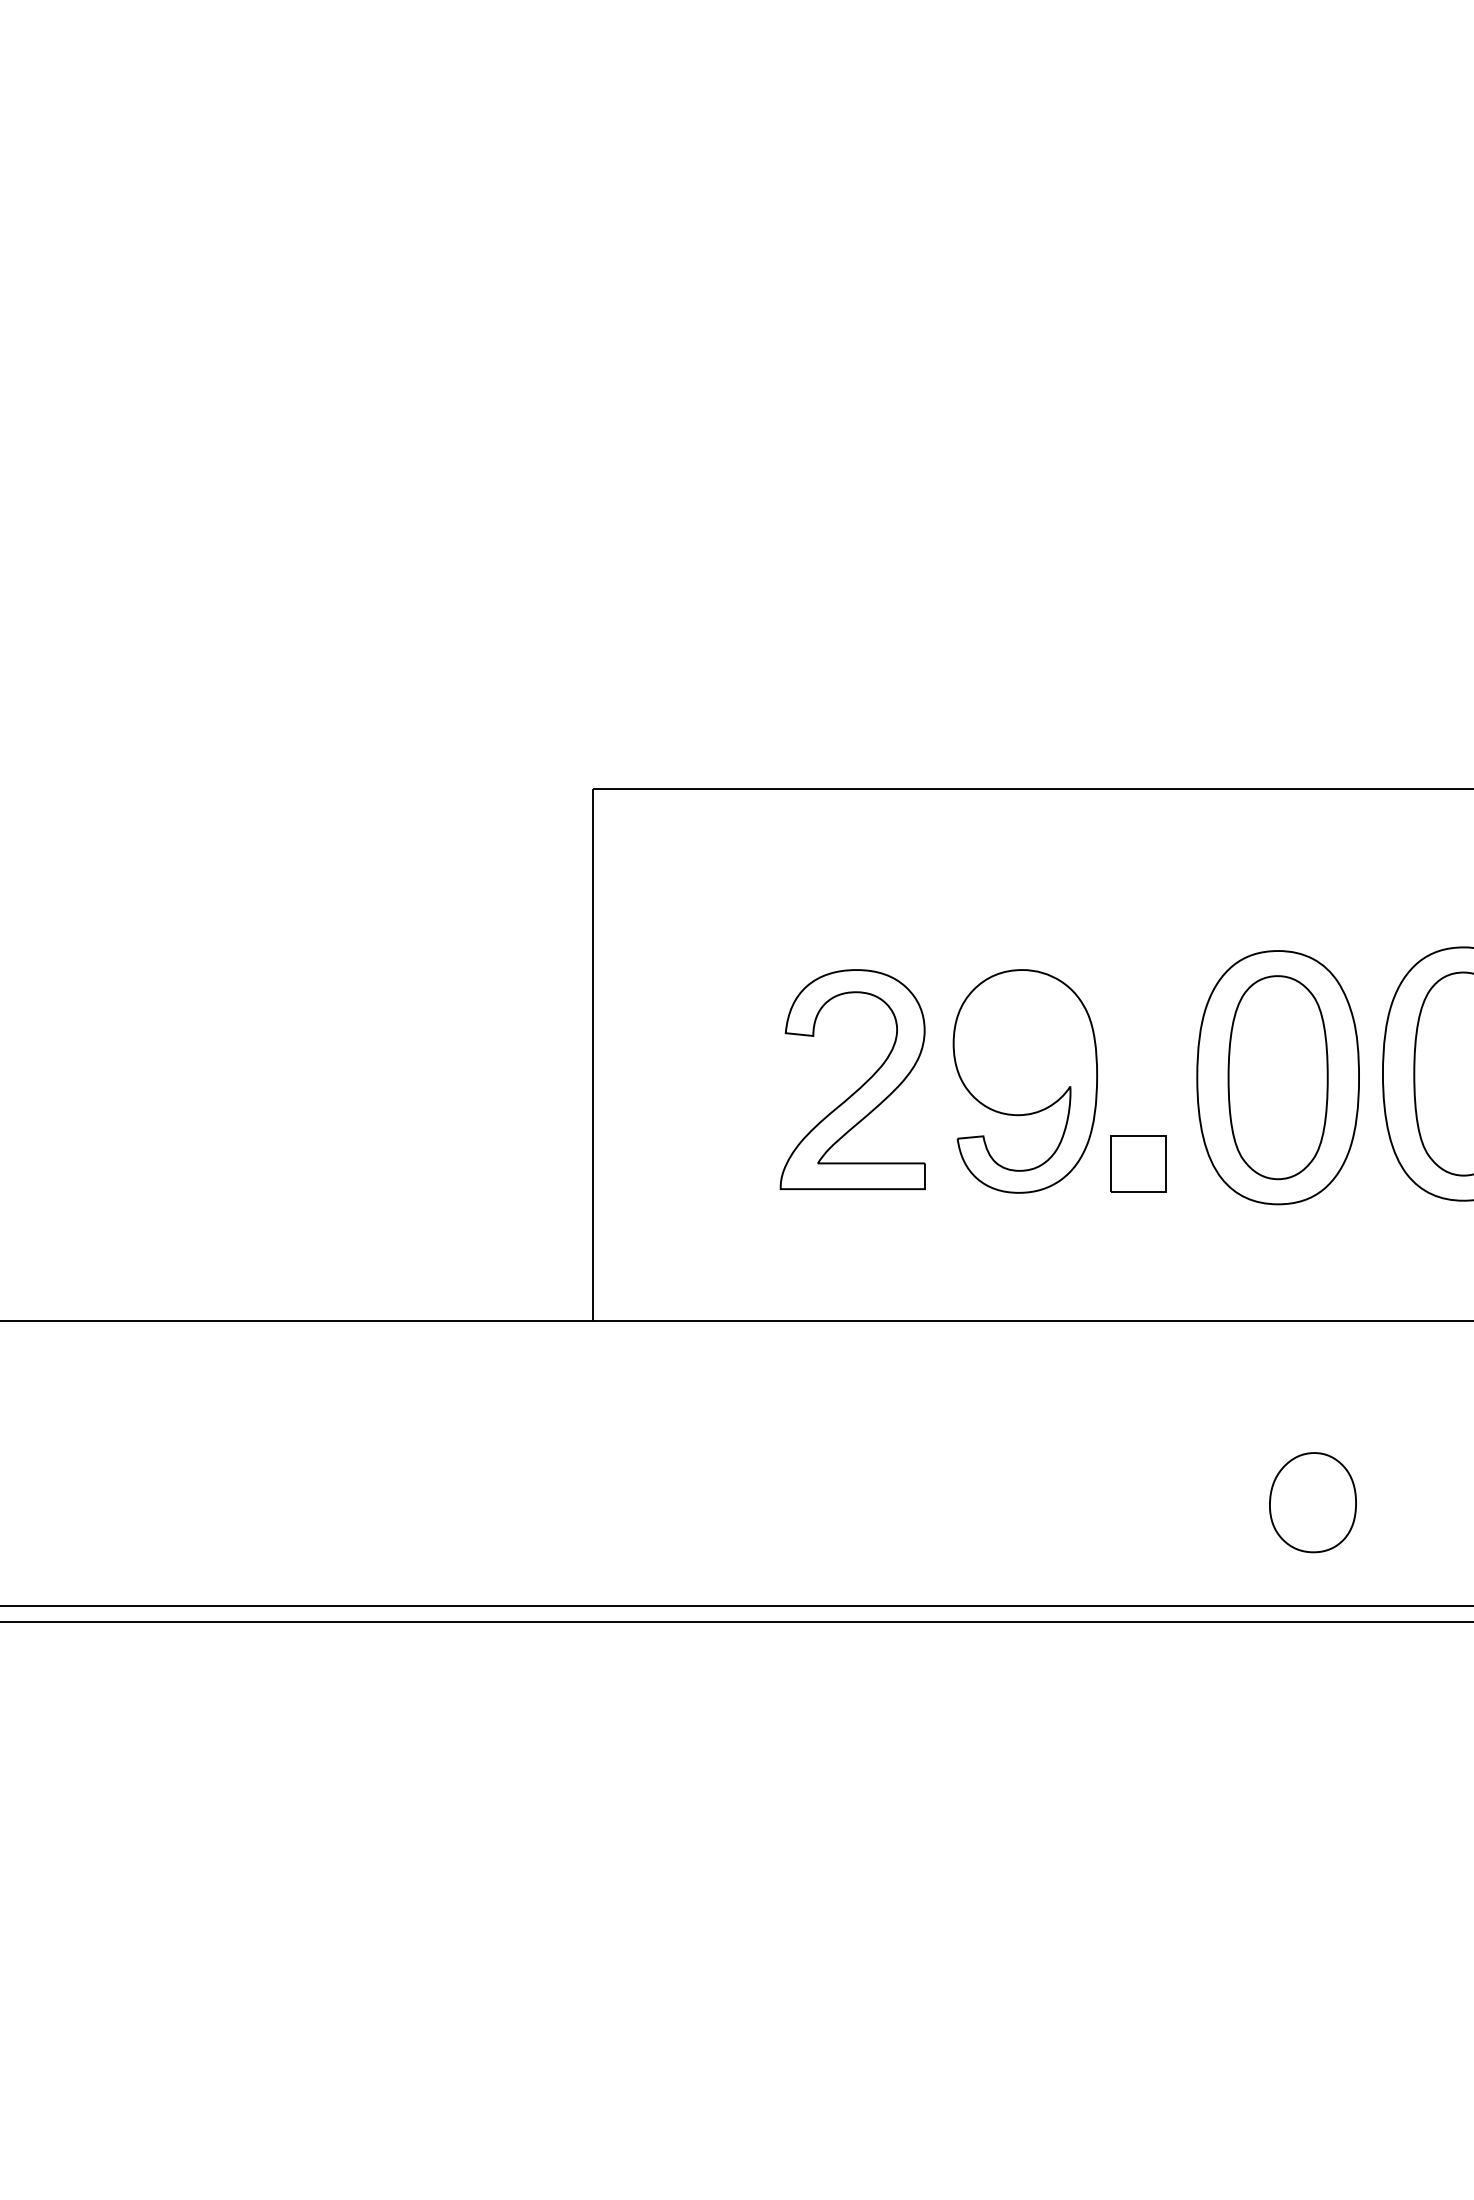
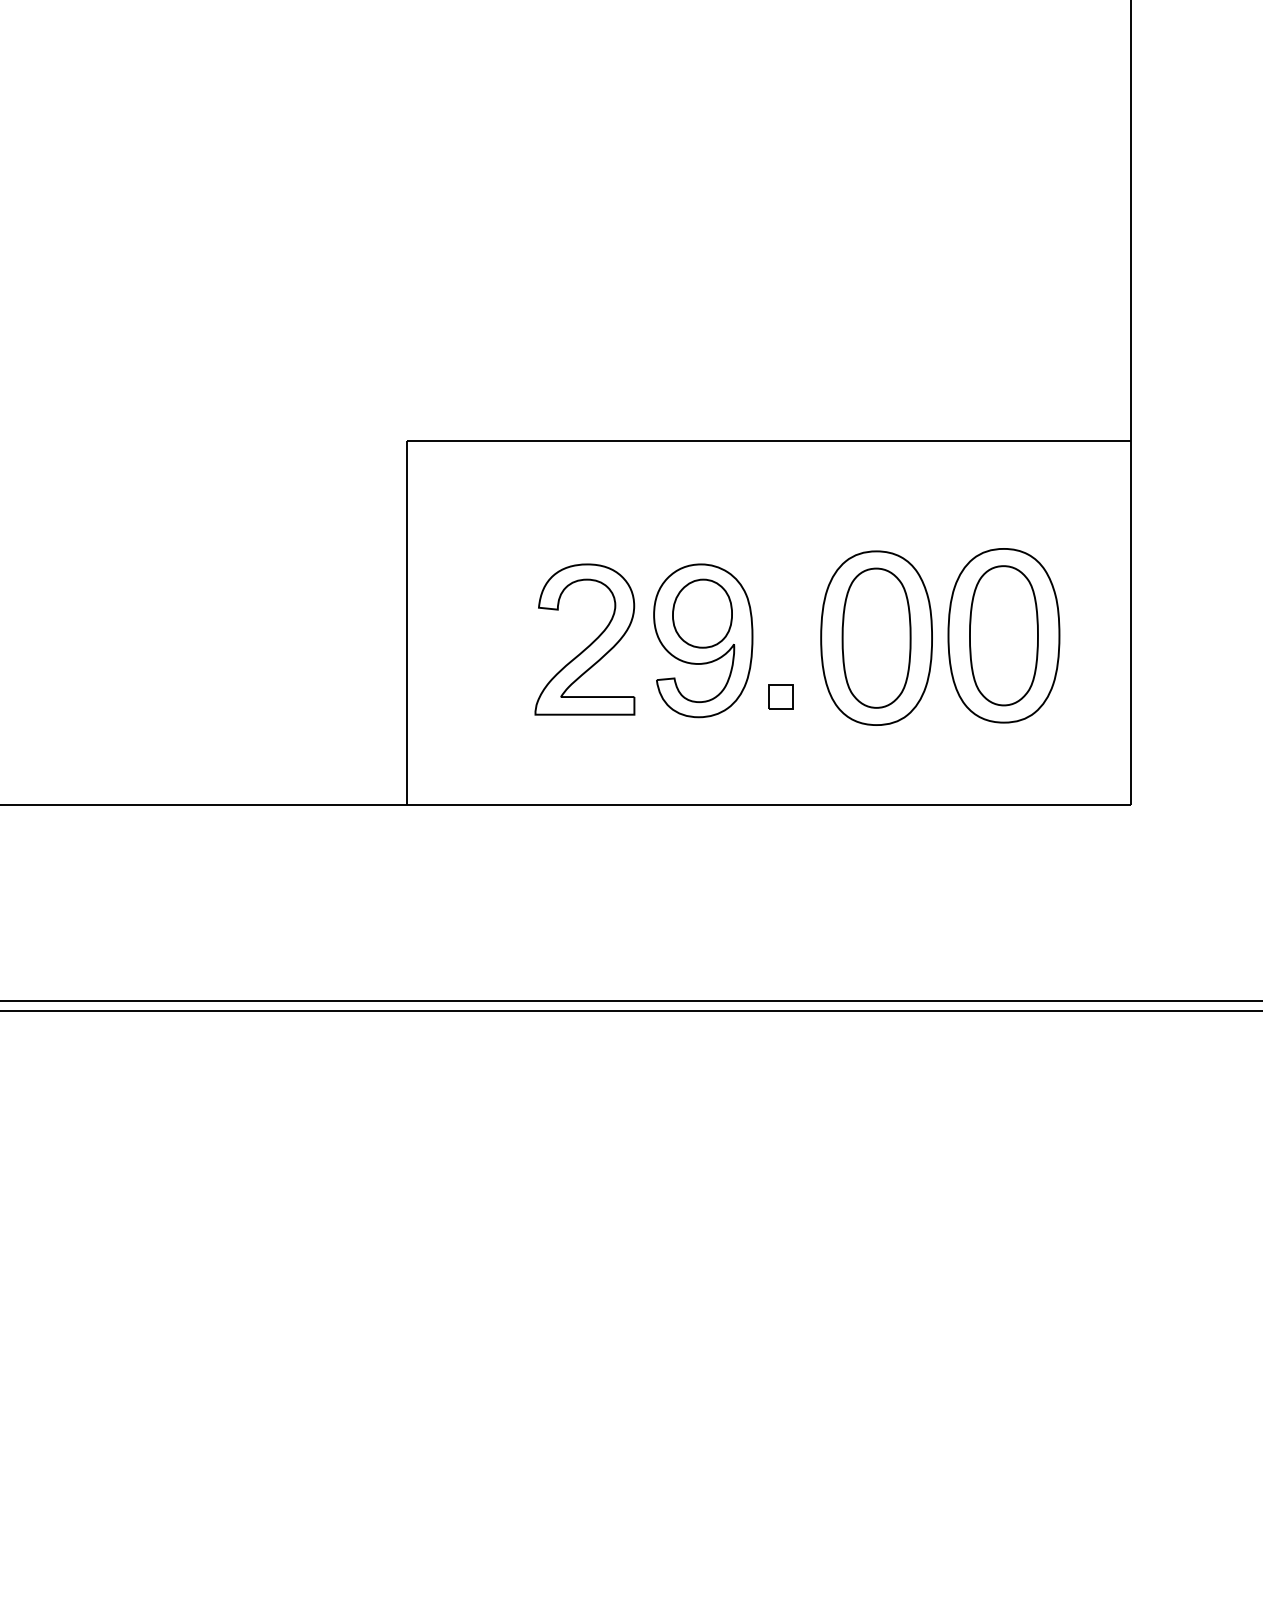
part: (1137, 1162) -> (780, 696), size x0.62
part: (1312, 1502) -> (702, 613), moved

